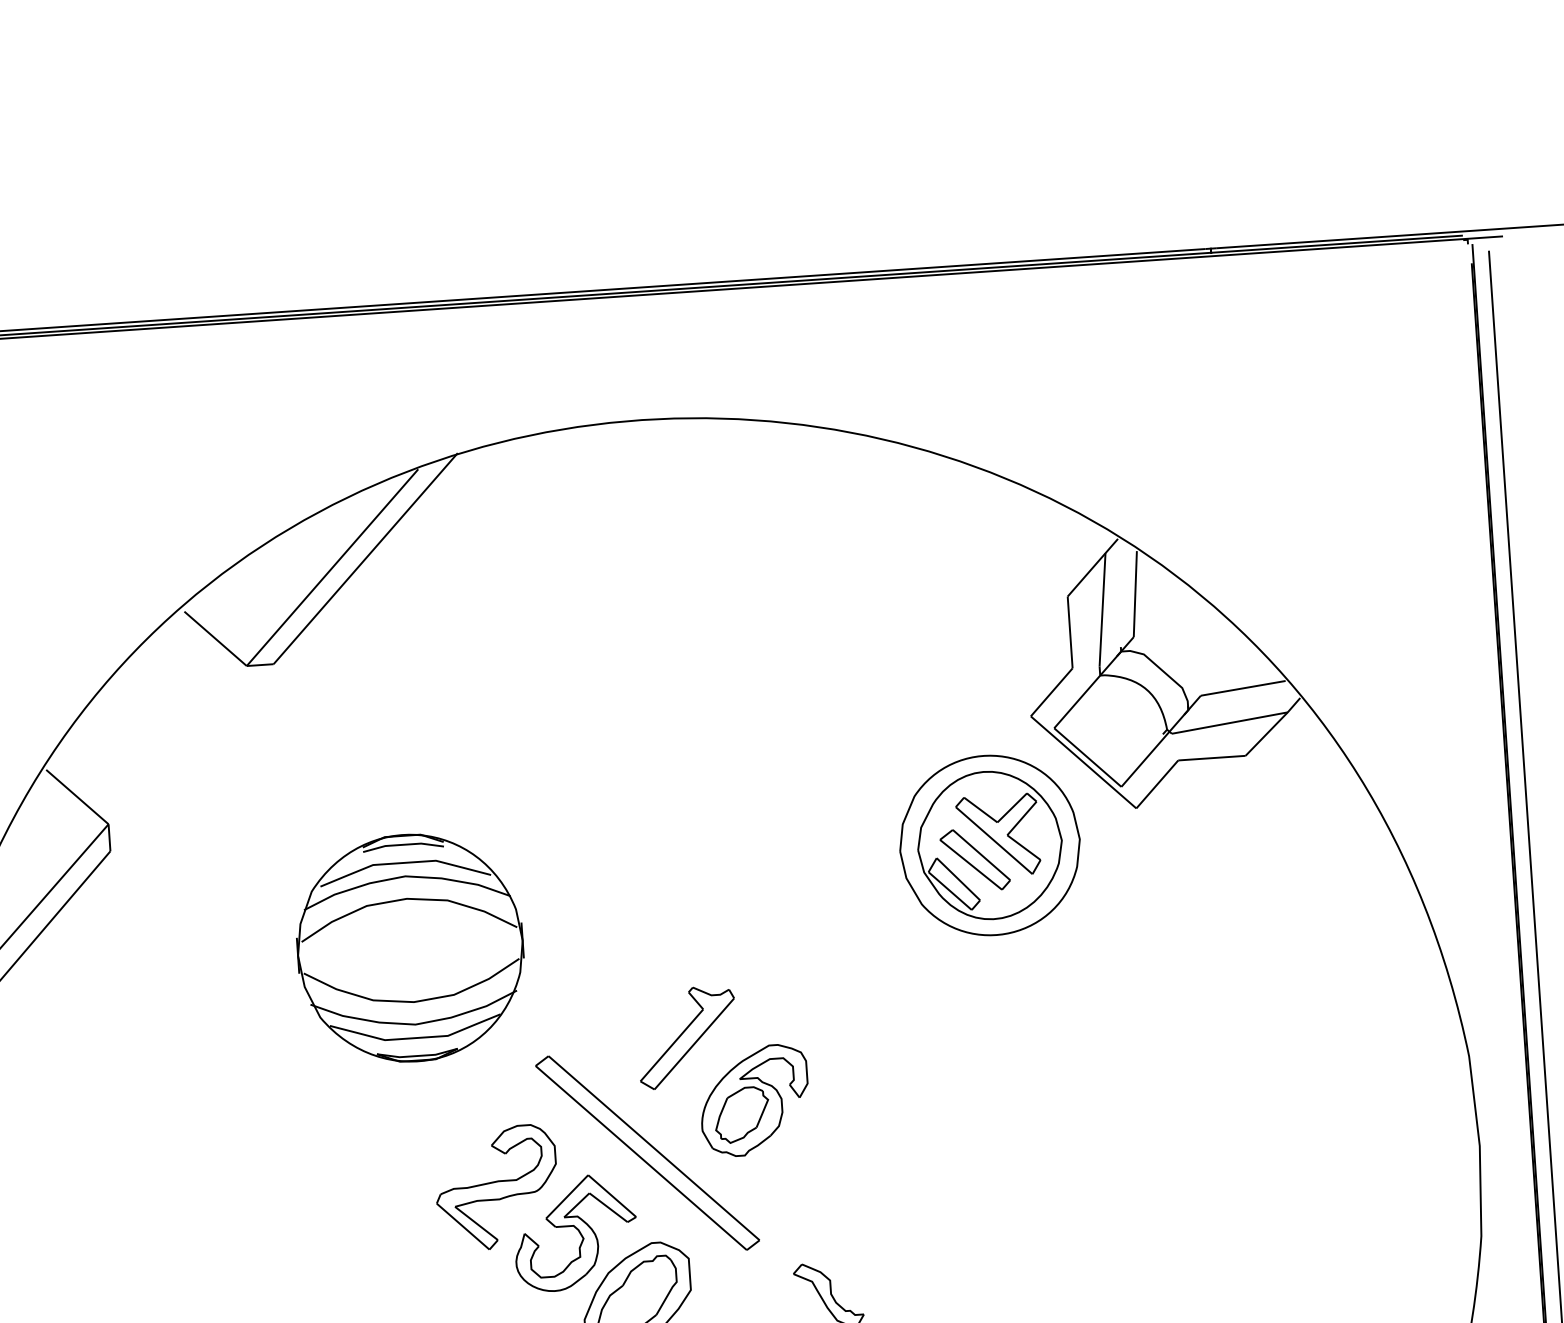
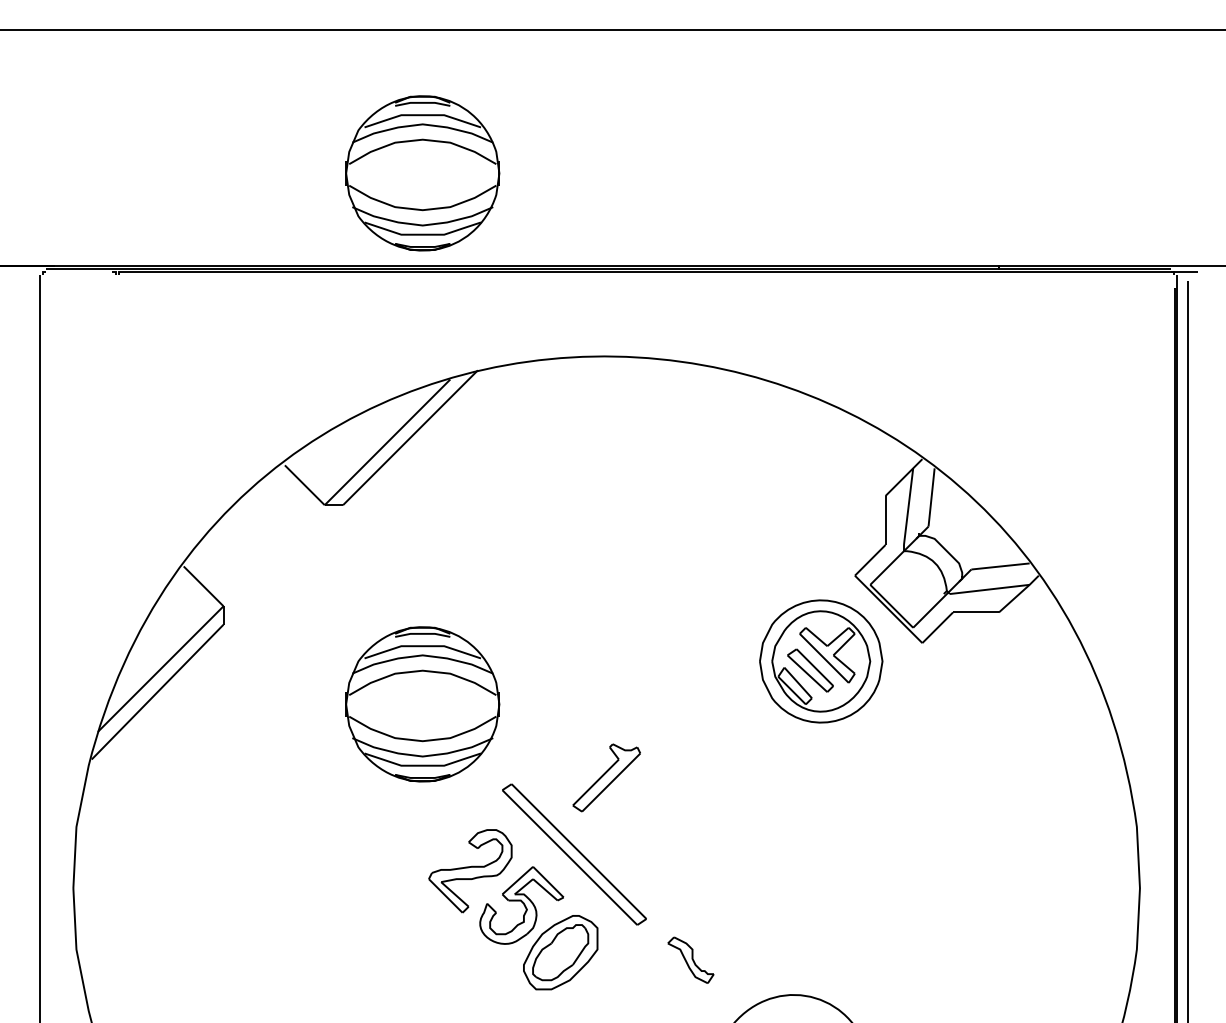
part: (356, 170) -> (422, 173), added
part: (754, 1100) -> (649, 823), removed

